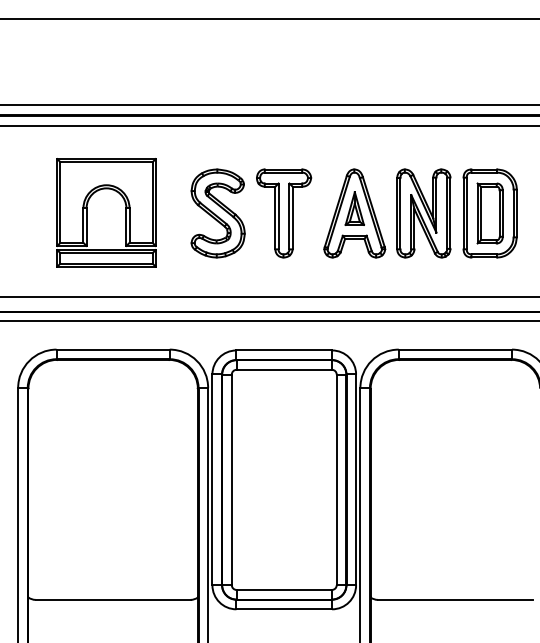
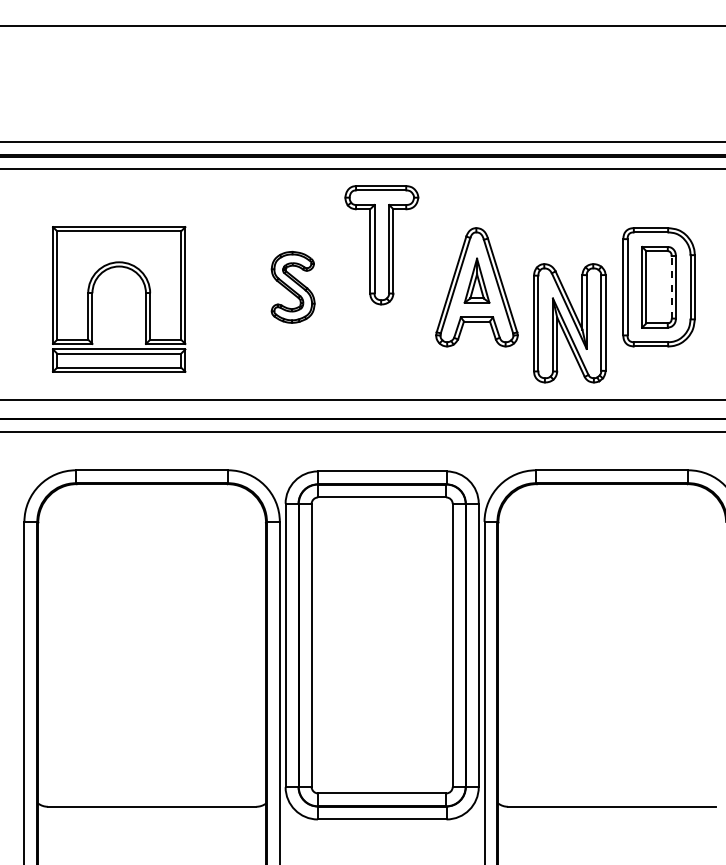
part: (126, 212) -> (145, 299), moved
line: (499, 212) -> (671, 286), solid -> dashed
part: (217, 213) -> (292, 287), size x0.6
part: (283, 213) -> (381, 245), moved
part: (423, 213) -> (569, 323), moved

